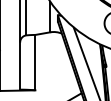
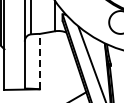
line: (35, 62) -> (40, 61), solid -> dashed

